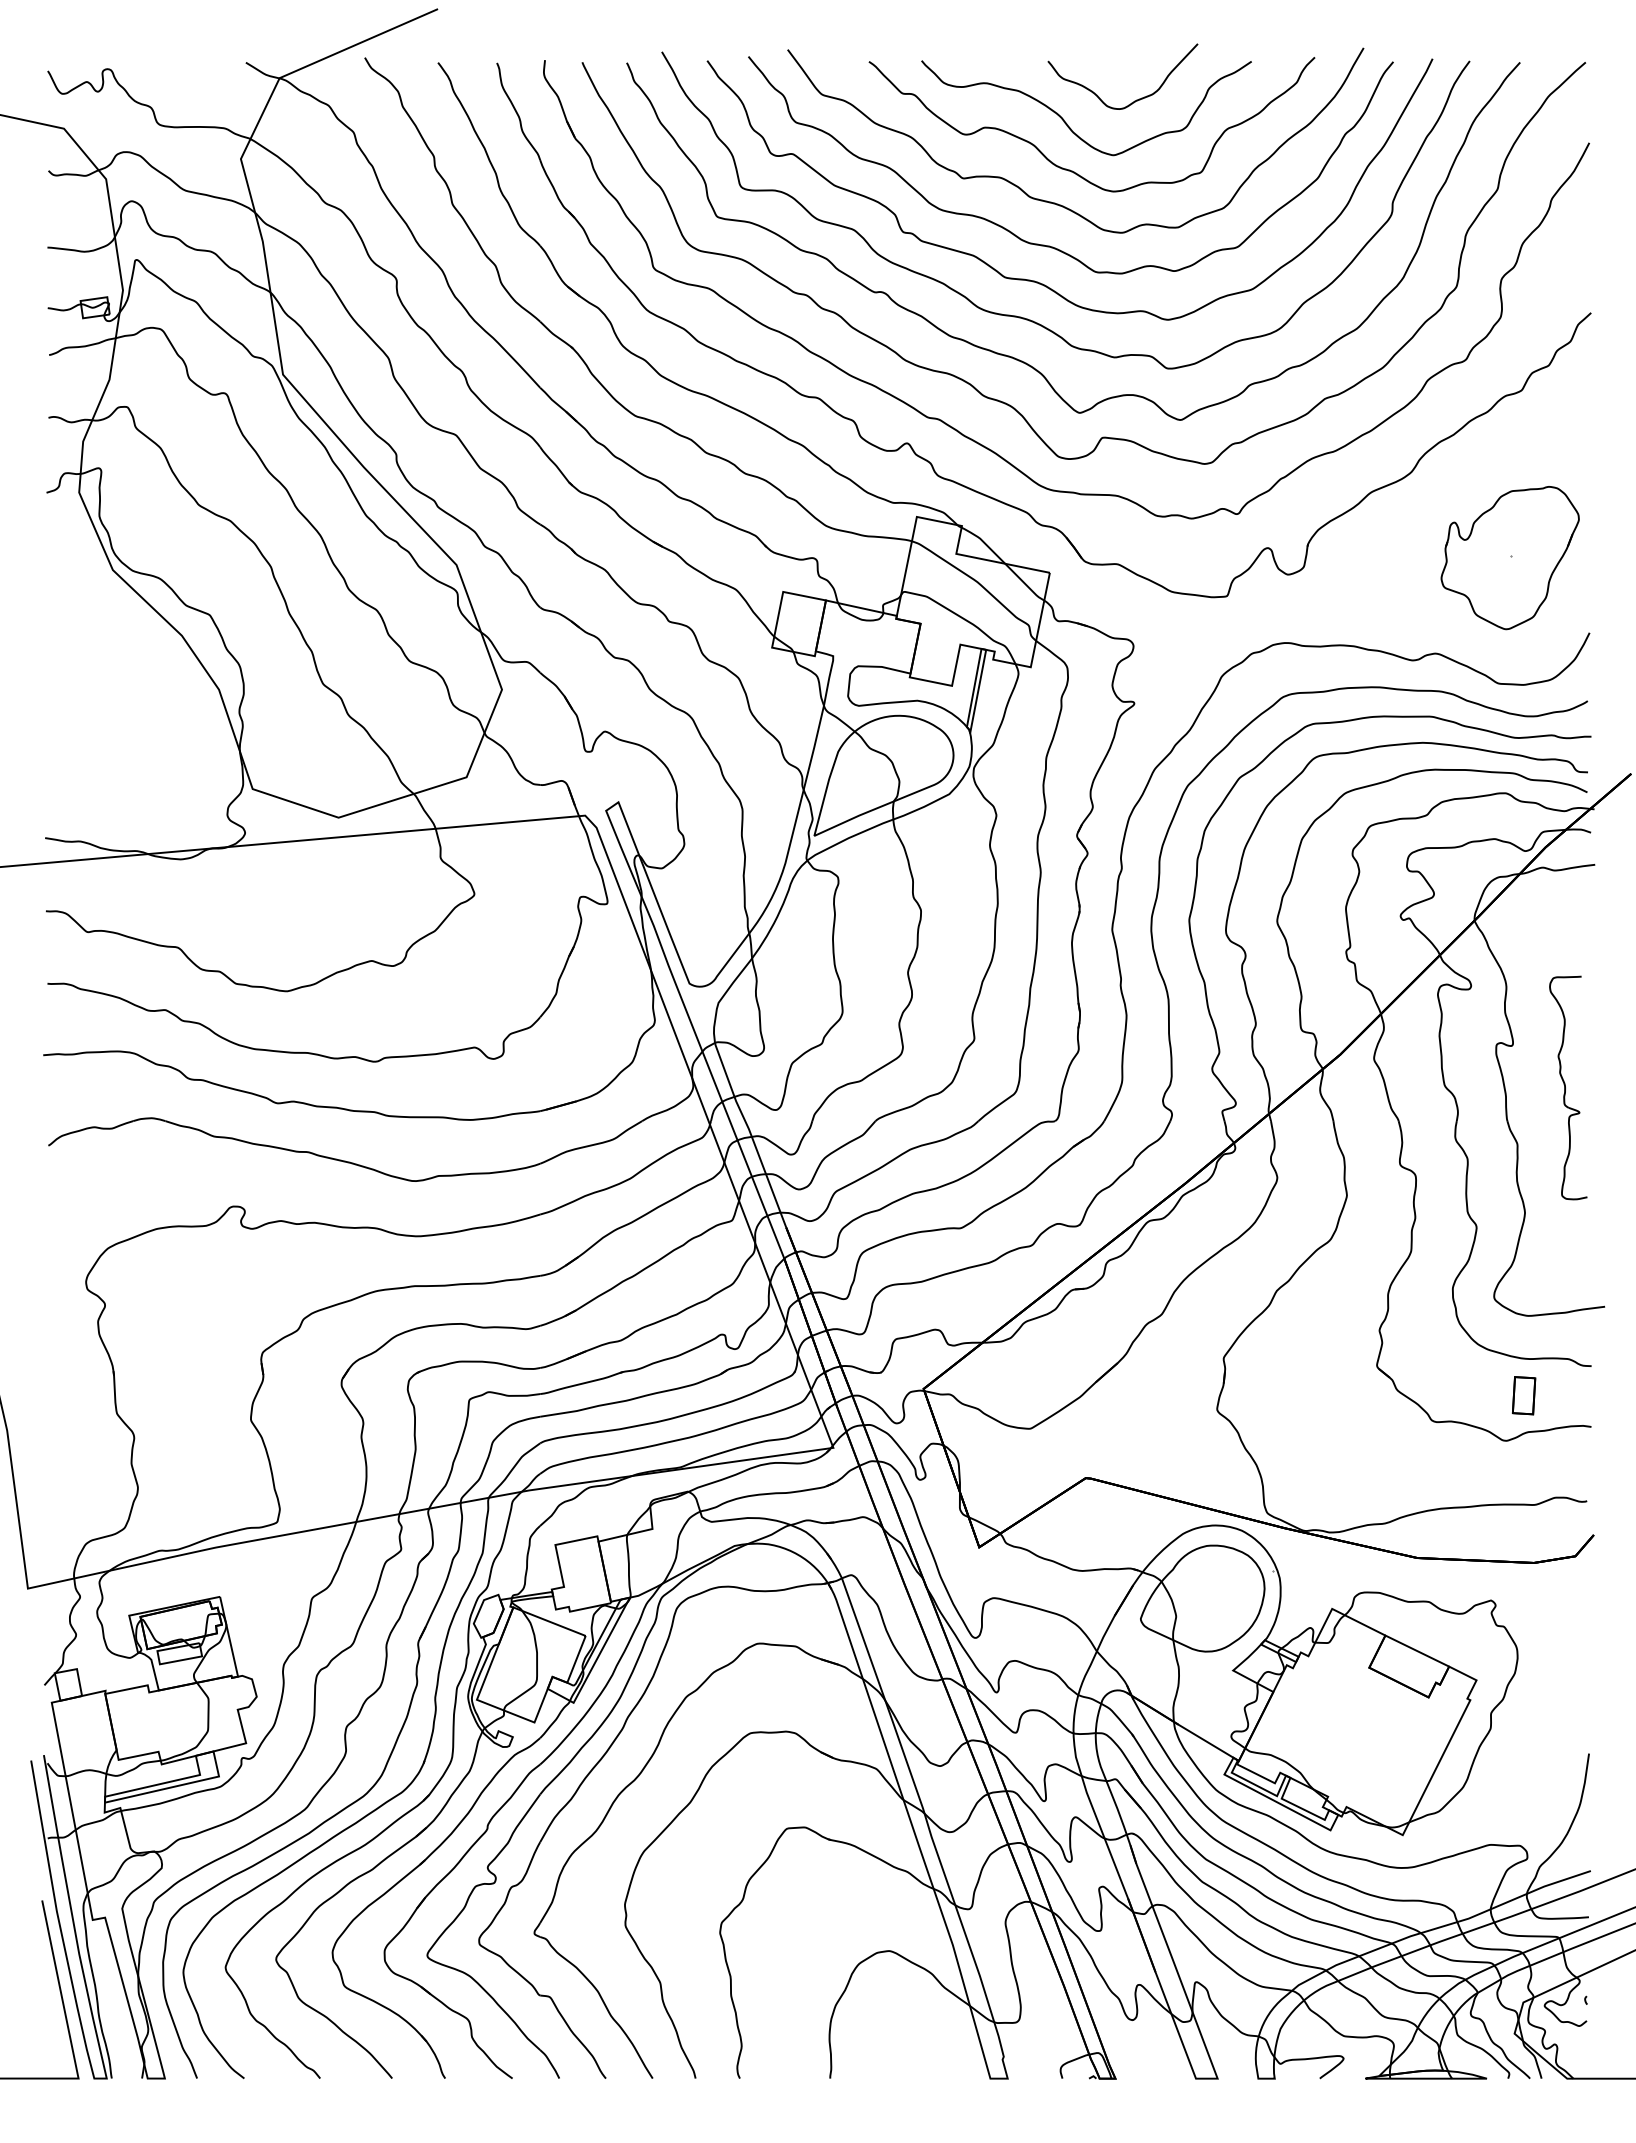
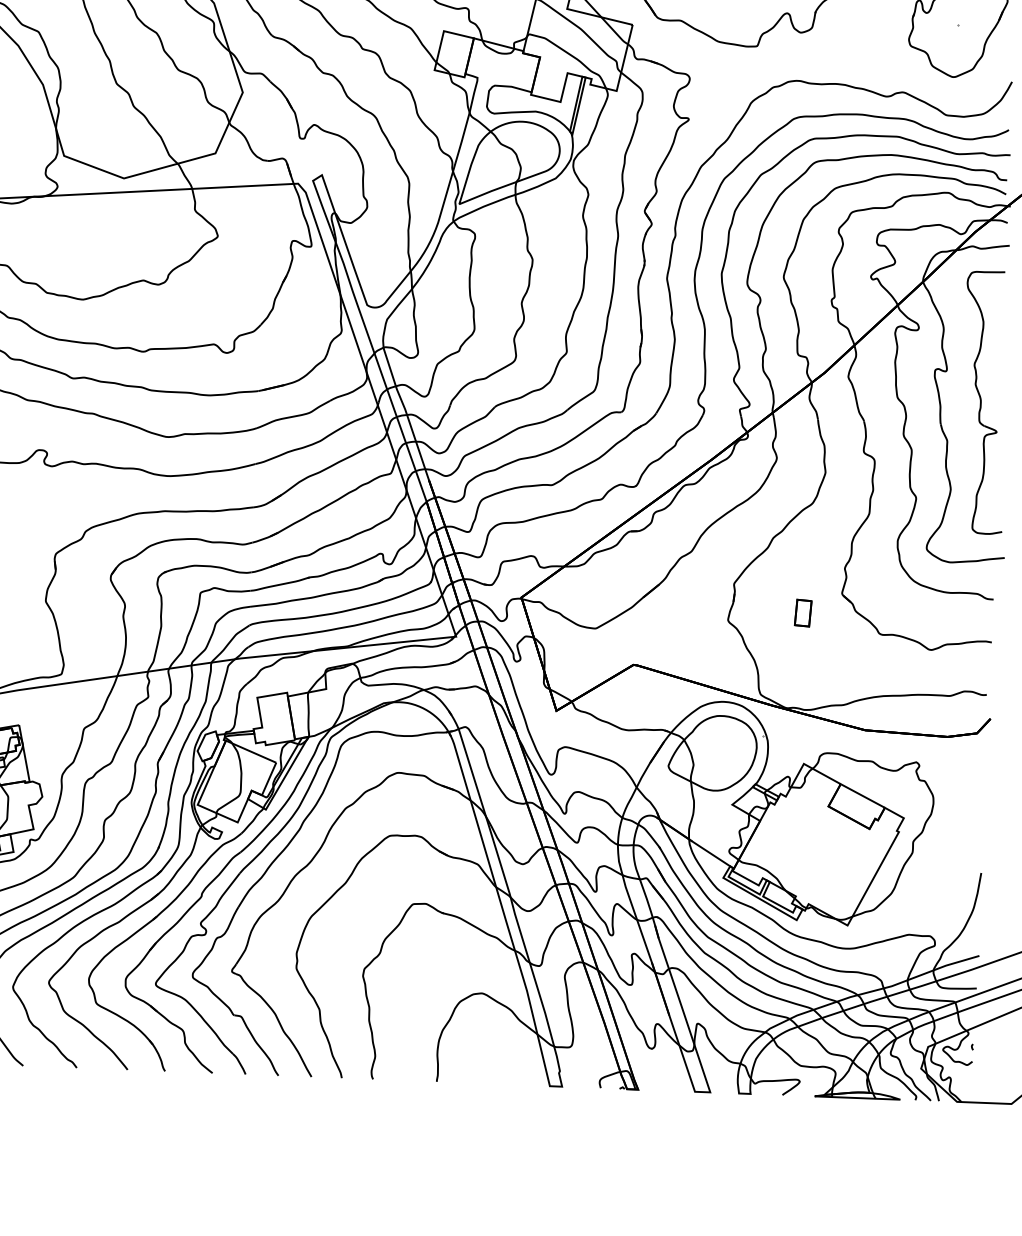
part: (1568, 1087) -> (984, 402), size x1.67
part: (1524, 1395) -> (803, 613), moved

